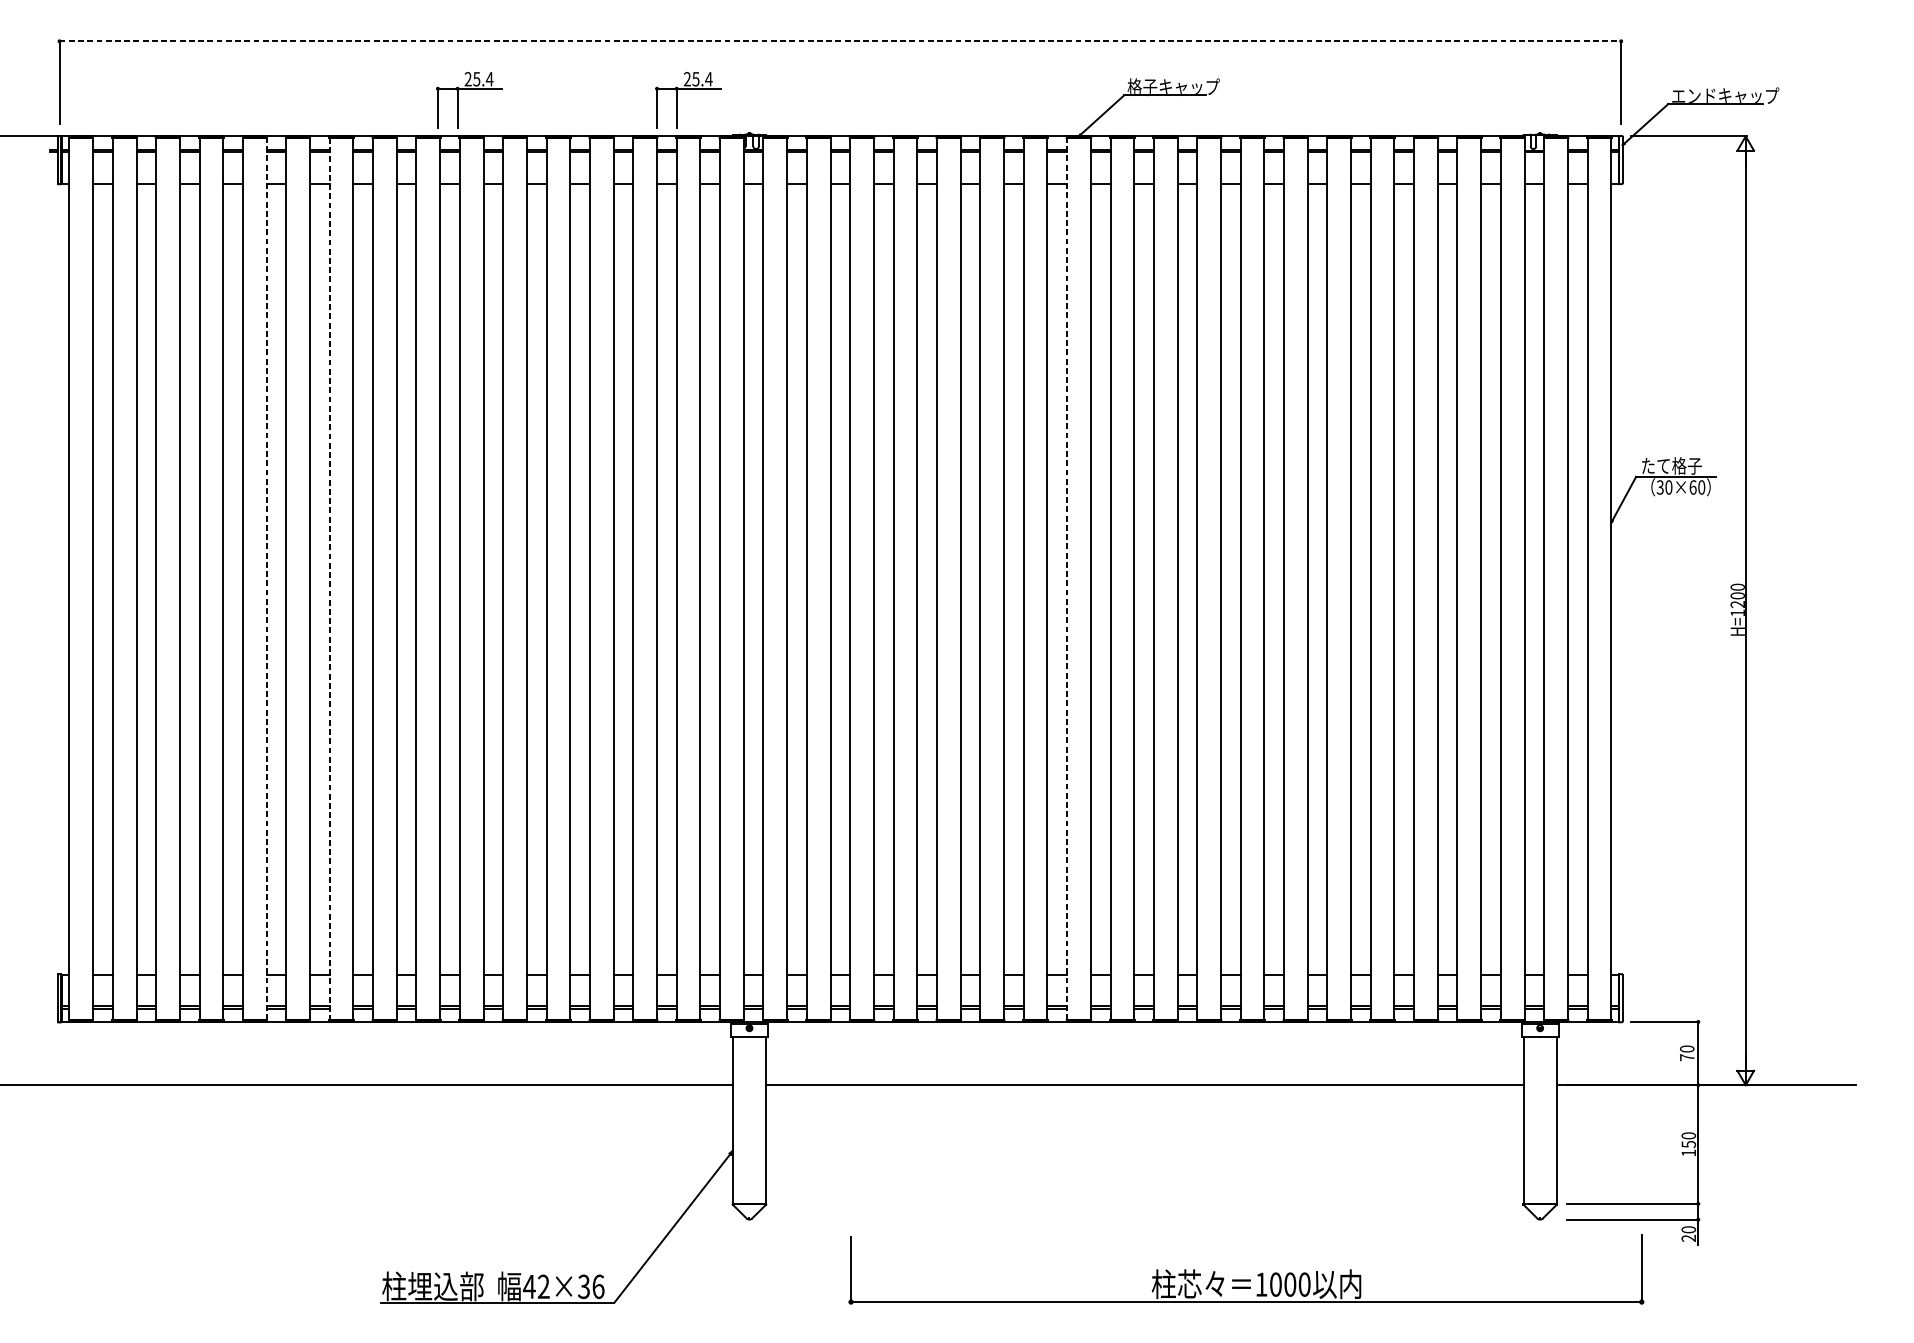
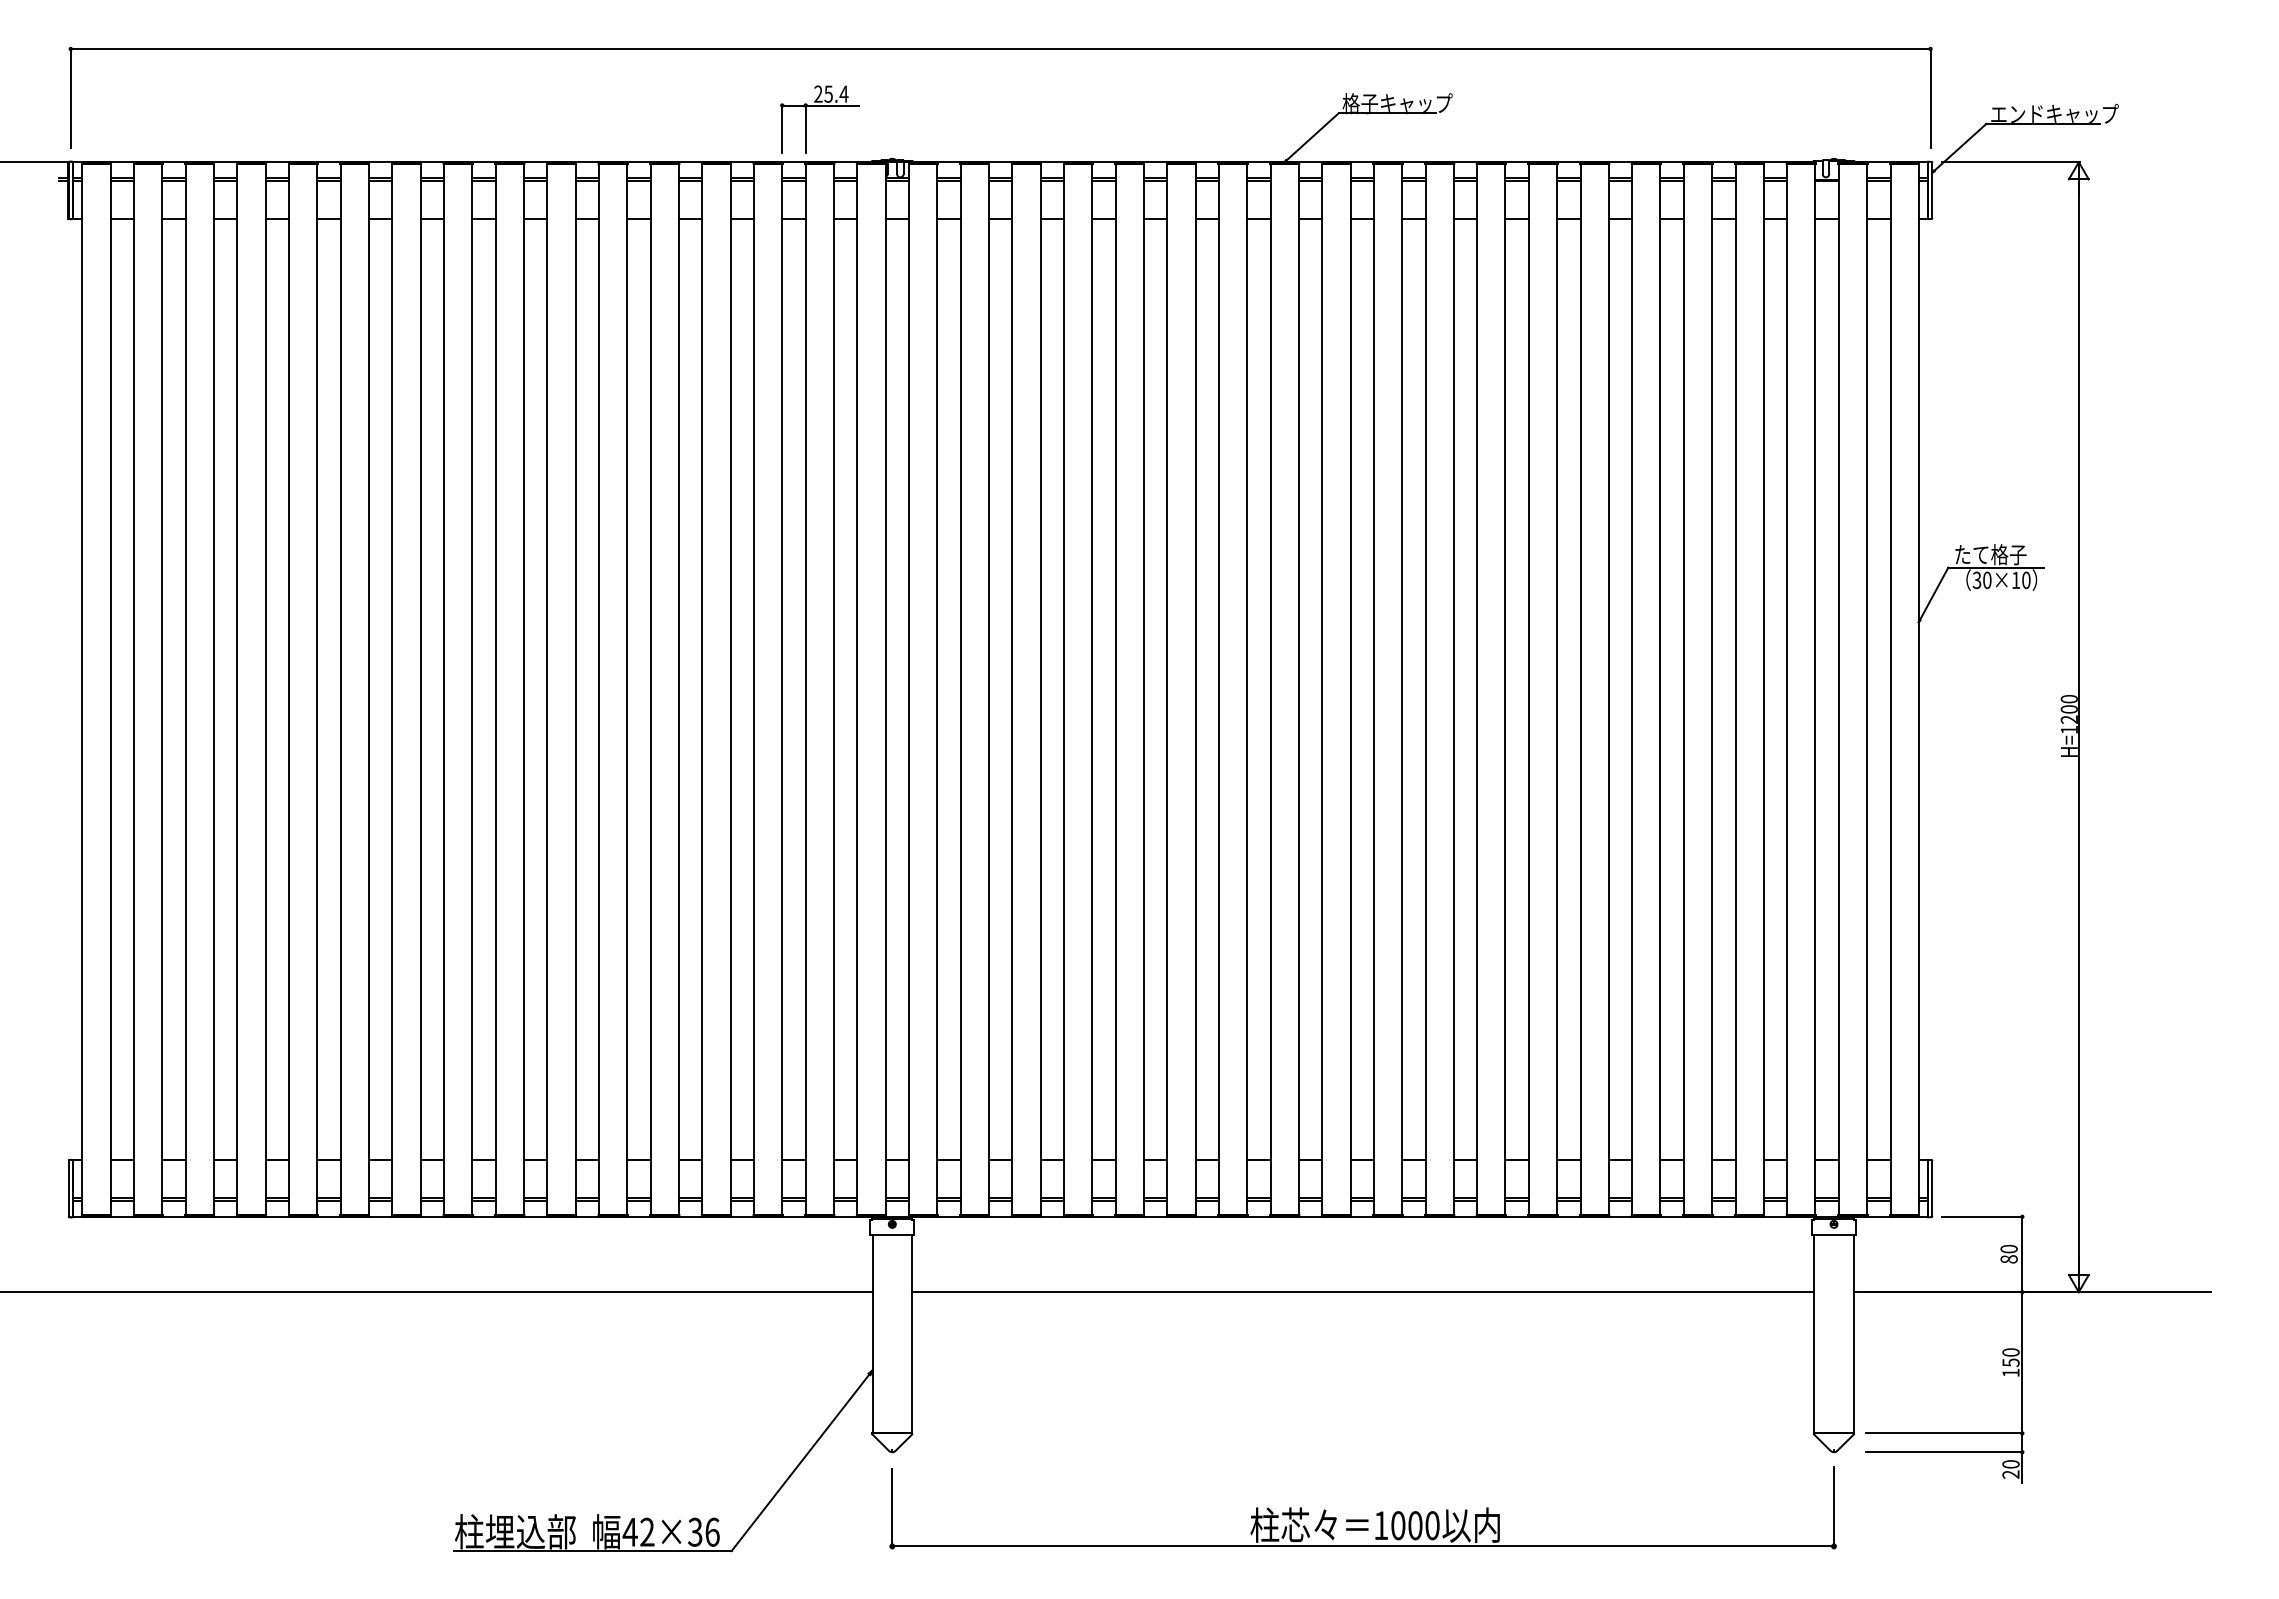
line: (840, 41) -> (1000, 49), dashed -> solid
part: (469, 89) -> (558, 106), removed
text: (1693, 487) -> (2016, 580), 30×60 -> 30×10
line: (266, 579) -> (317, 689), dashed -> solid
line: (329, 579) -> (392, 690), dashed -> solid
line: (1067, 579) -> (1270, 689), dashed -> solid
text: (1686, 1057) -> (2008, 1259), 70 -> 80
part: (1245, 1279) -> (1362, 1519), moved

